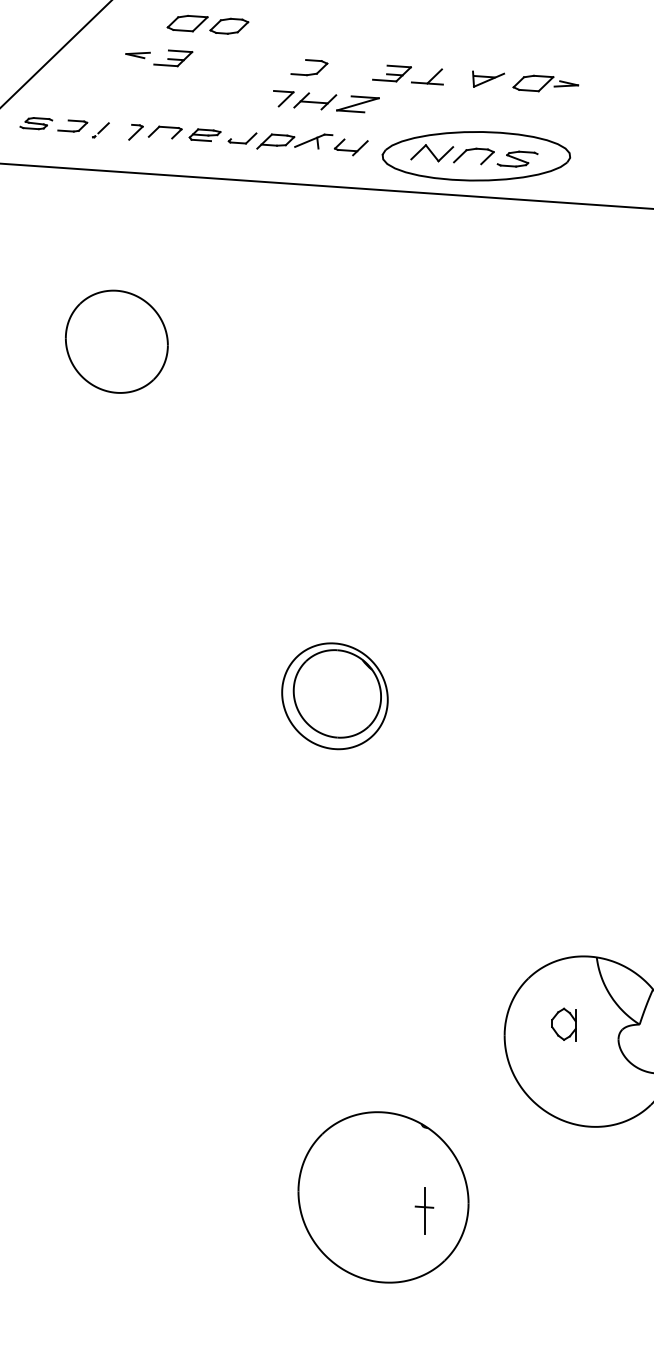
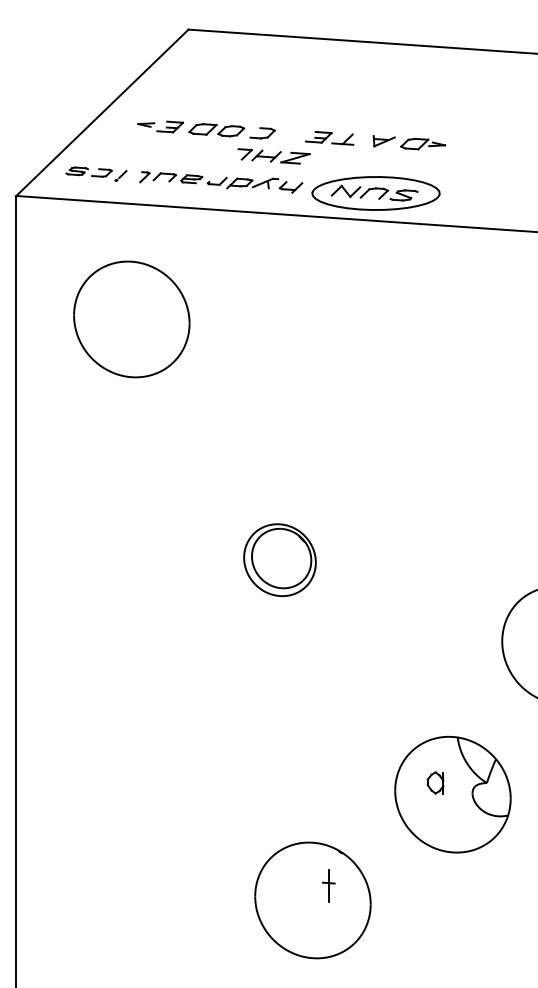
part: (207, 25) -> (216, 130), moved
part: (116, 341) -> (131, 319), size x1.67
part: (424, 1210) -> (328, 885), moved

